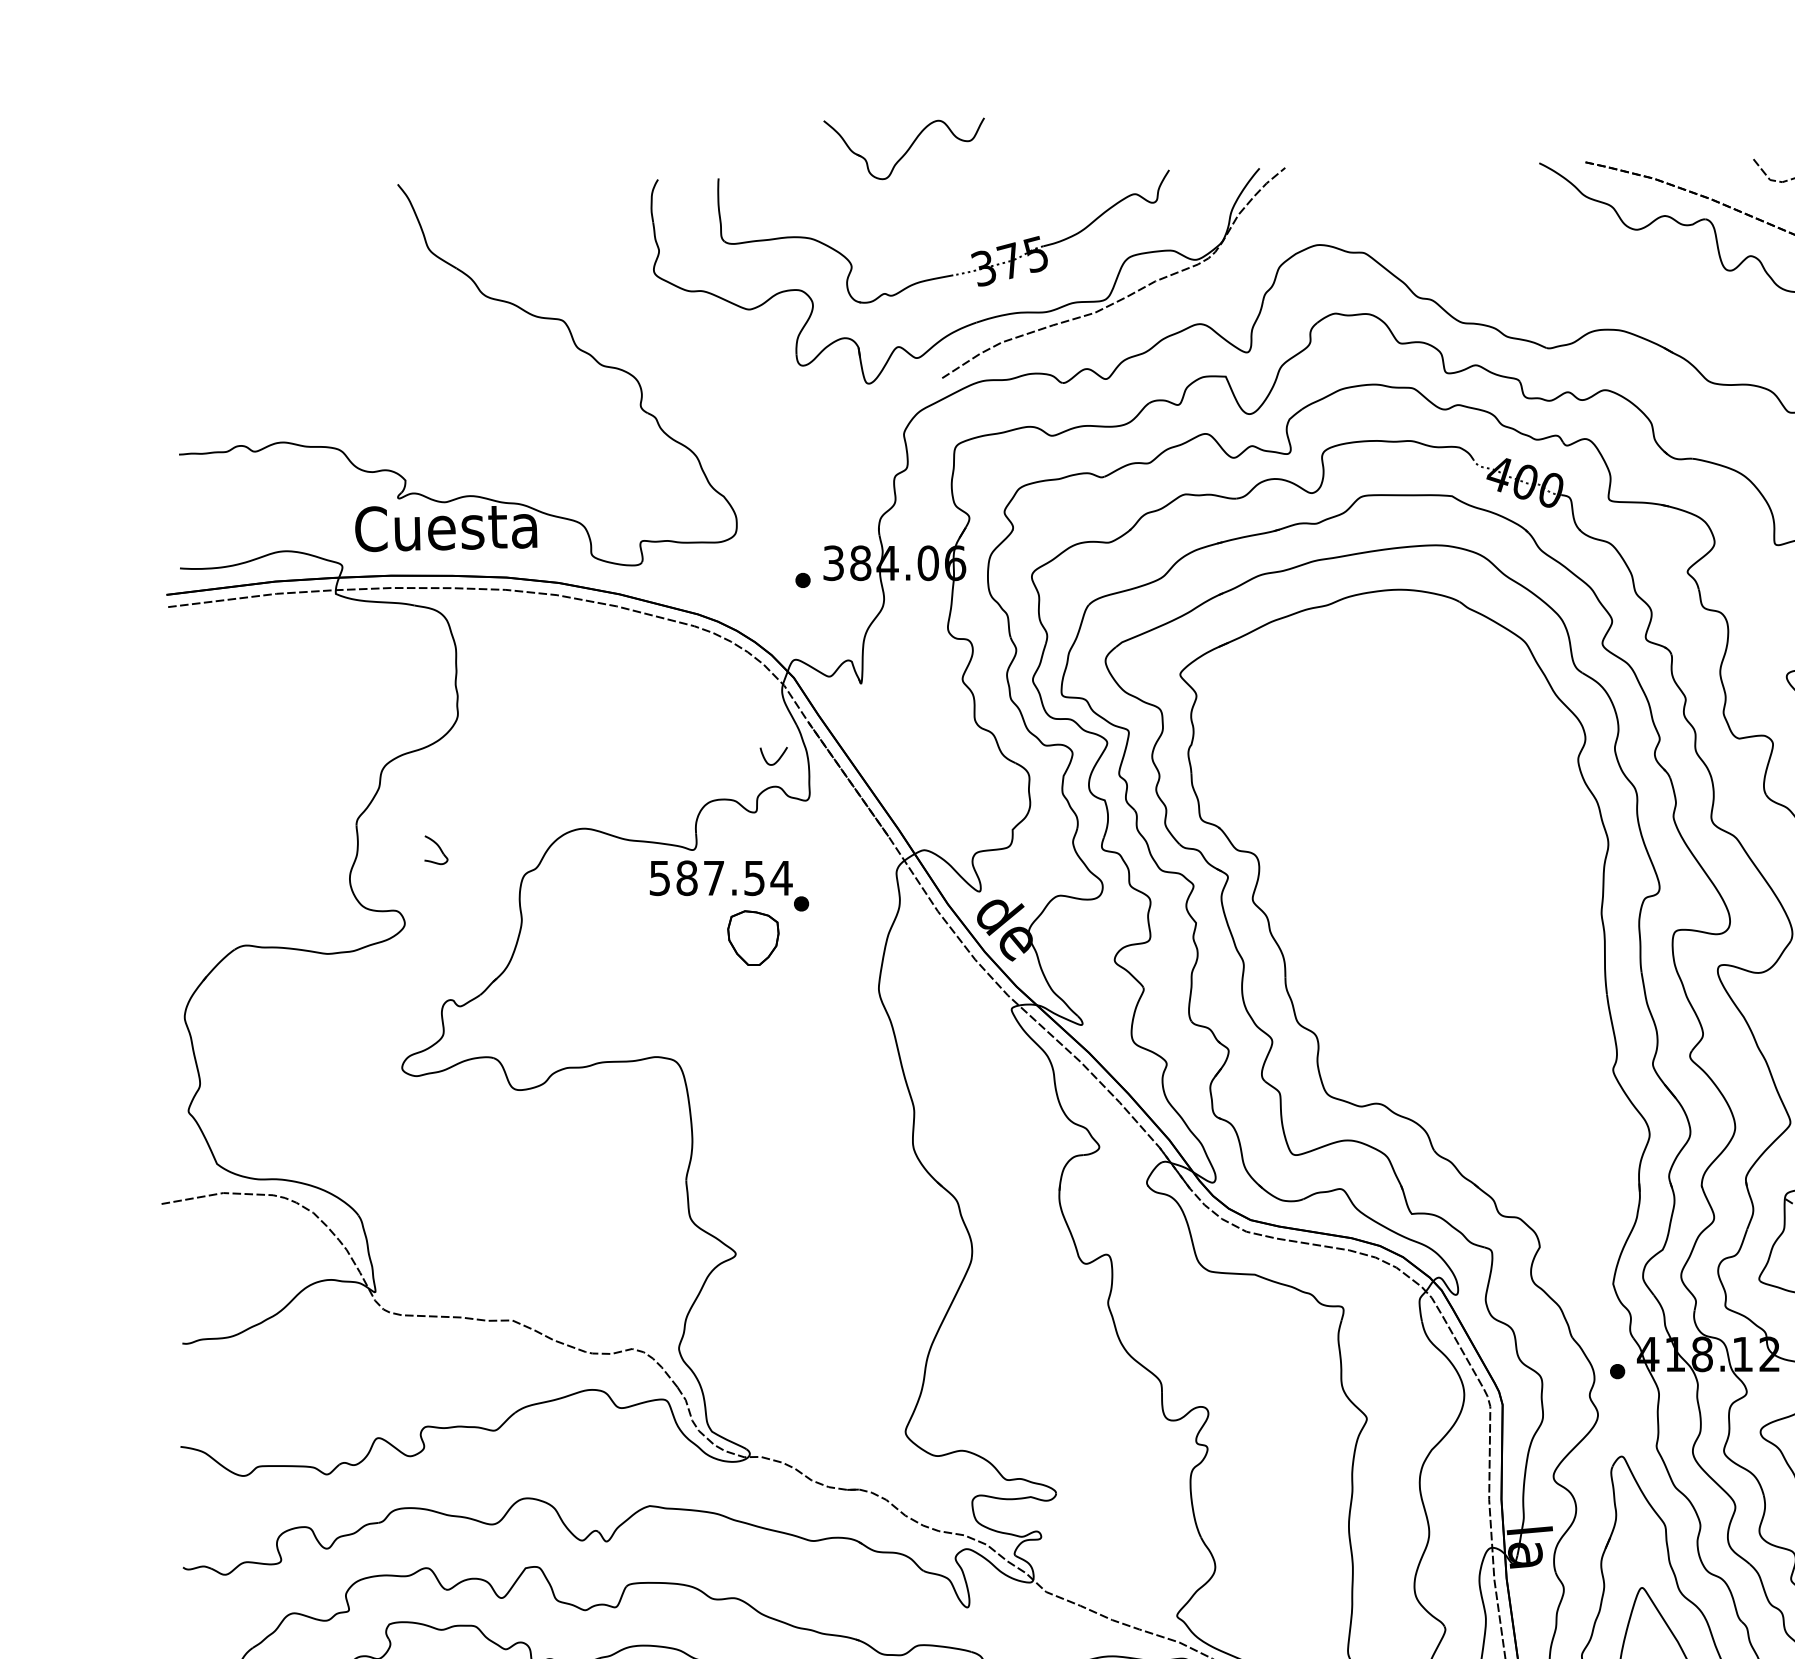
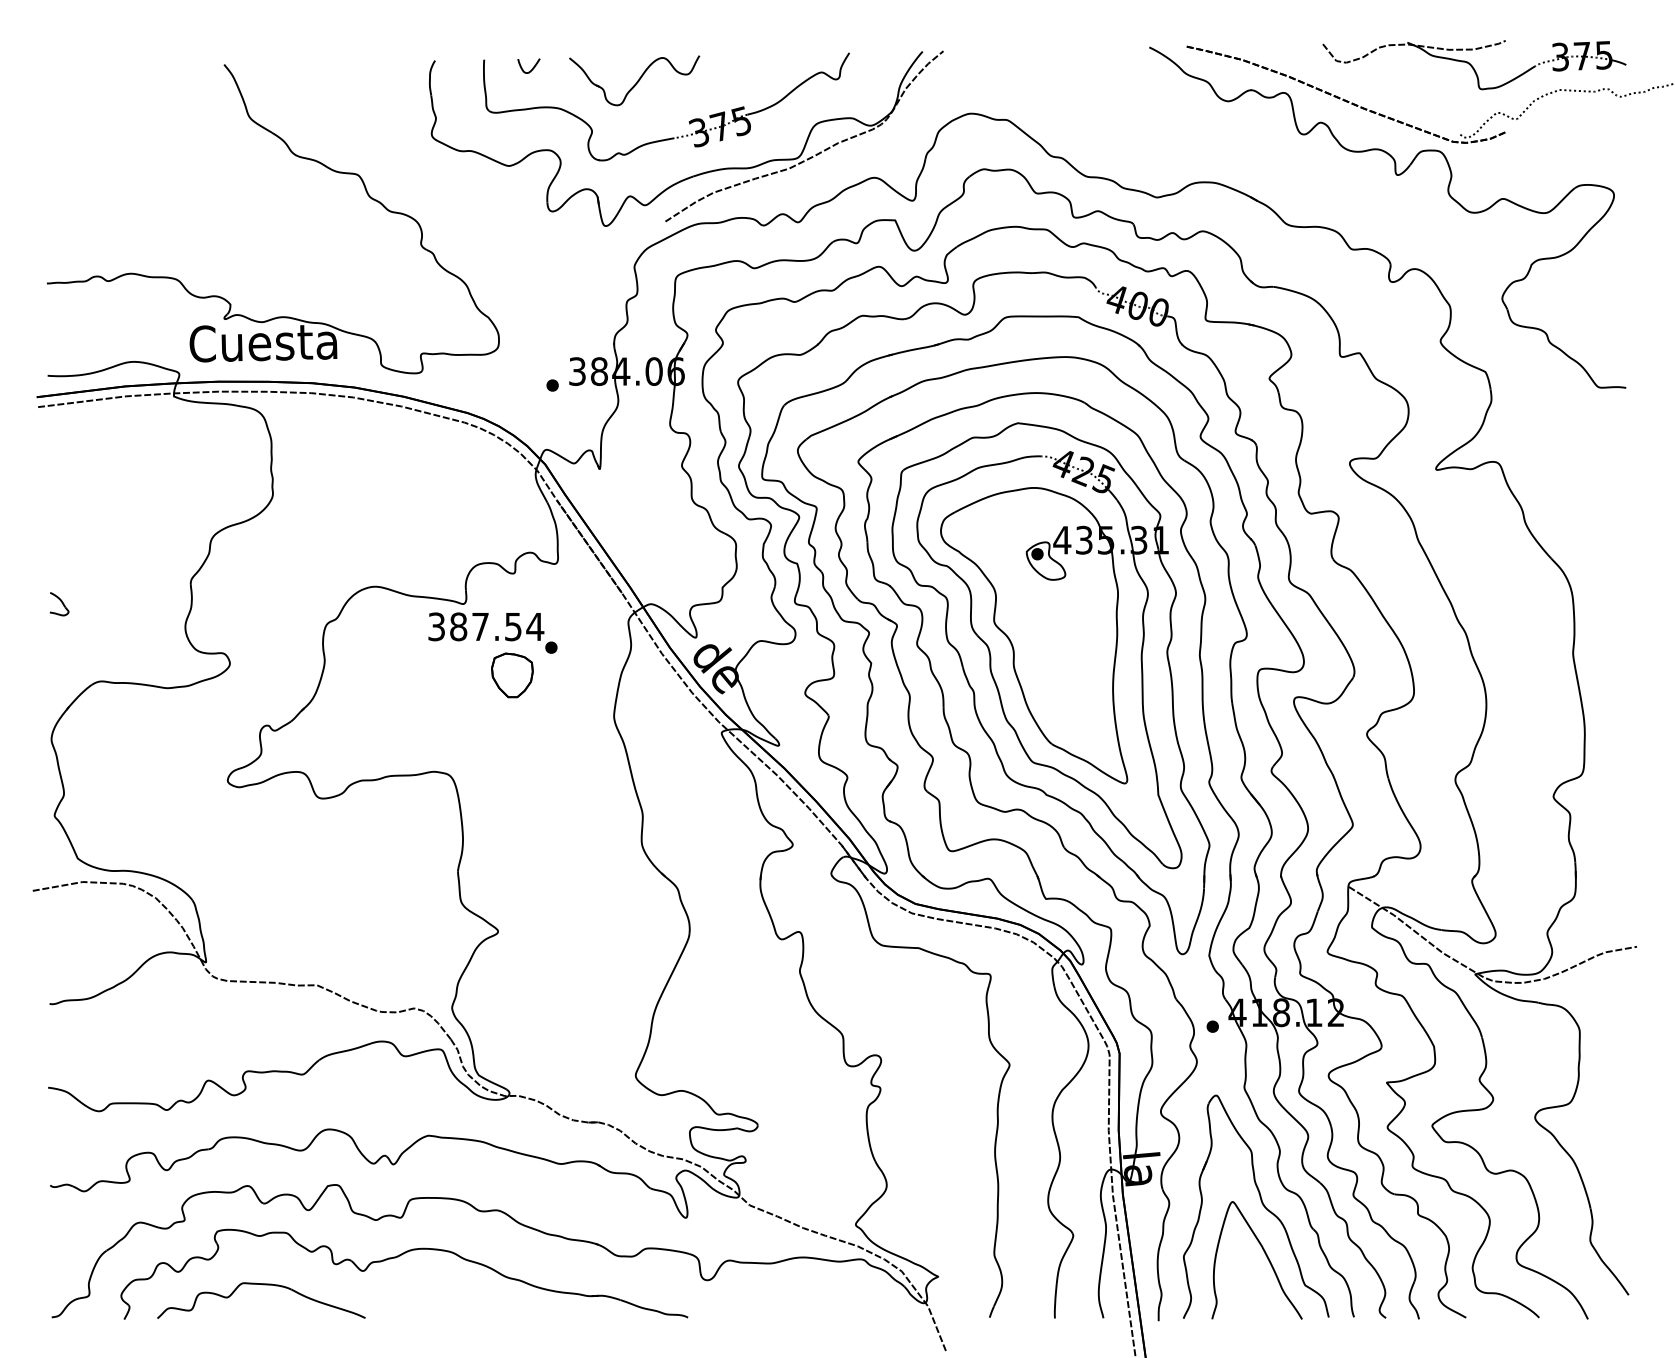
part: (904, 148) -> (634, 80), moved
curve: (778, 758) -> (532, 67), moved
part: (436, 850) -> (59, 604), moved
text: (659, 877) -> (436, 626), 587.54 -> 387.54
part: (1417, 954) -> (1050, 688), added

